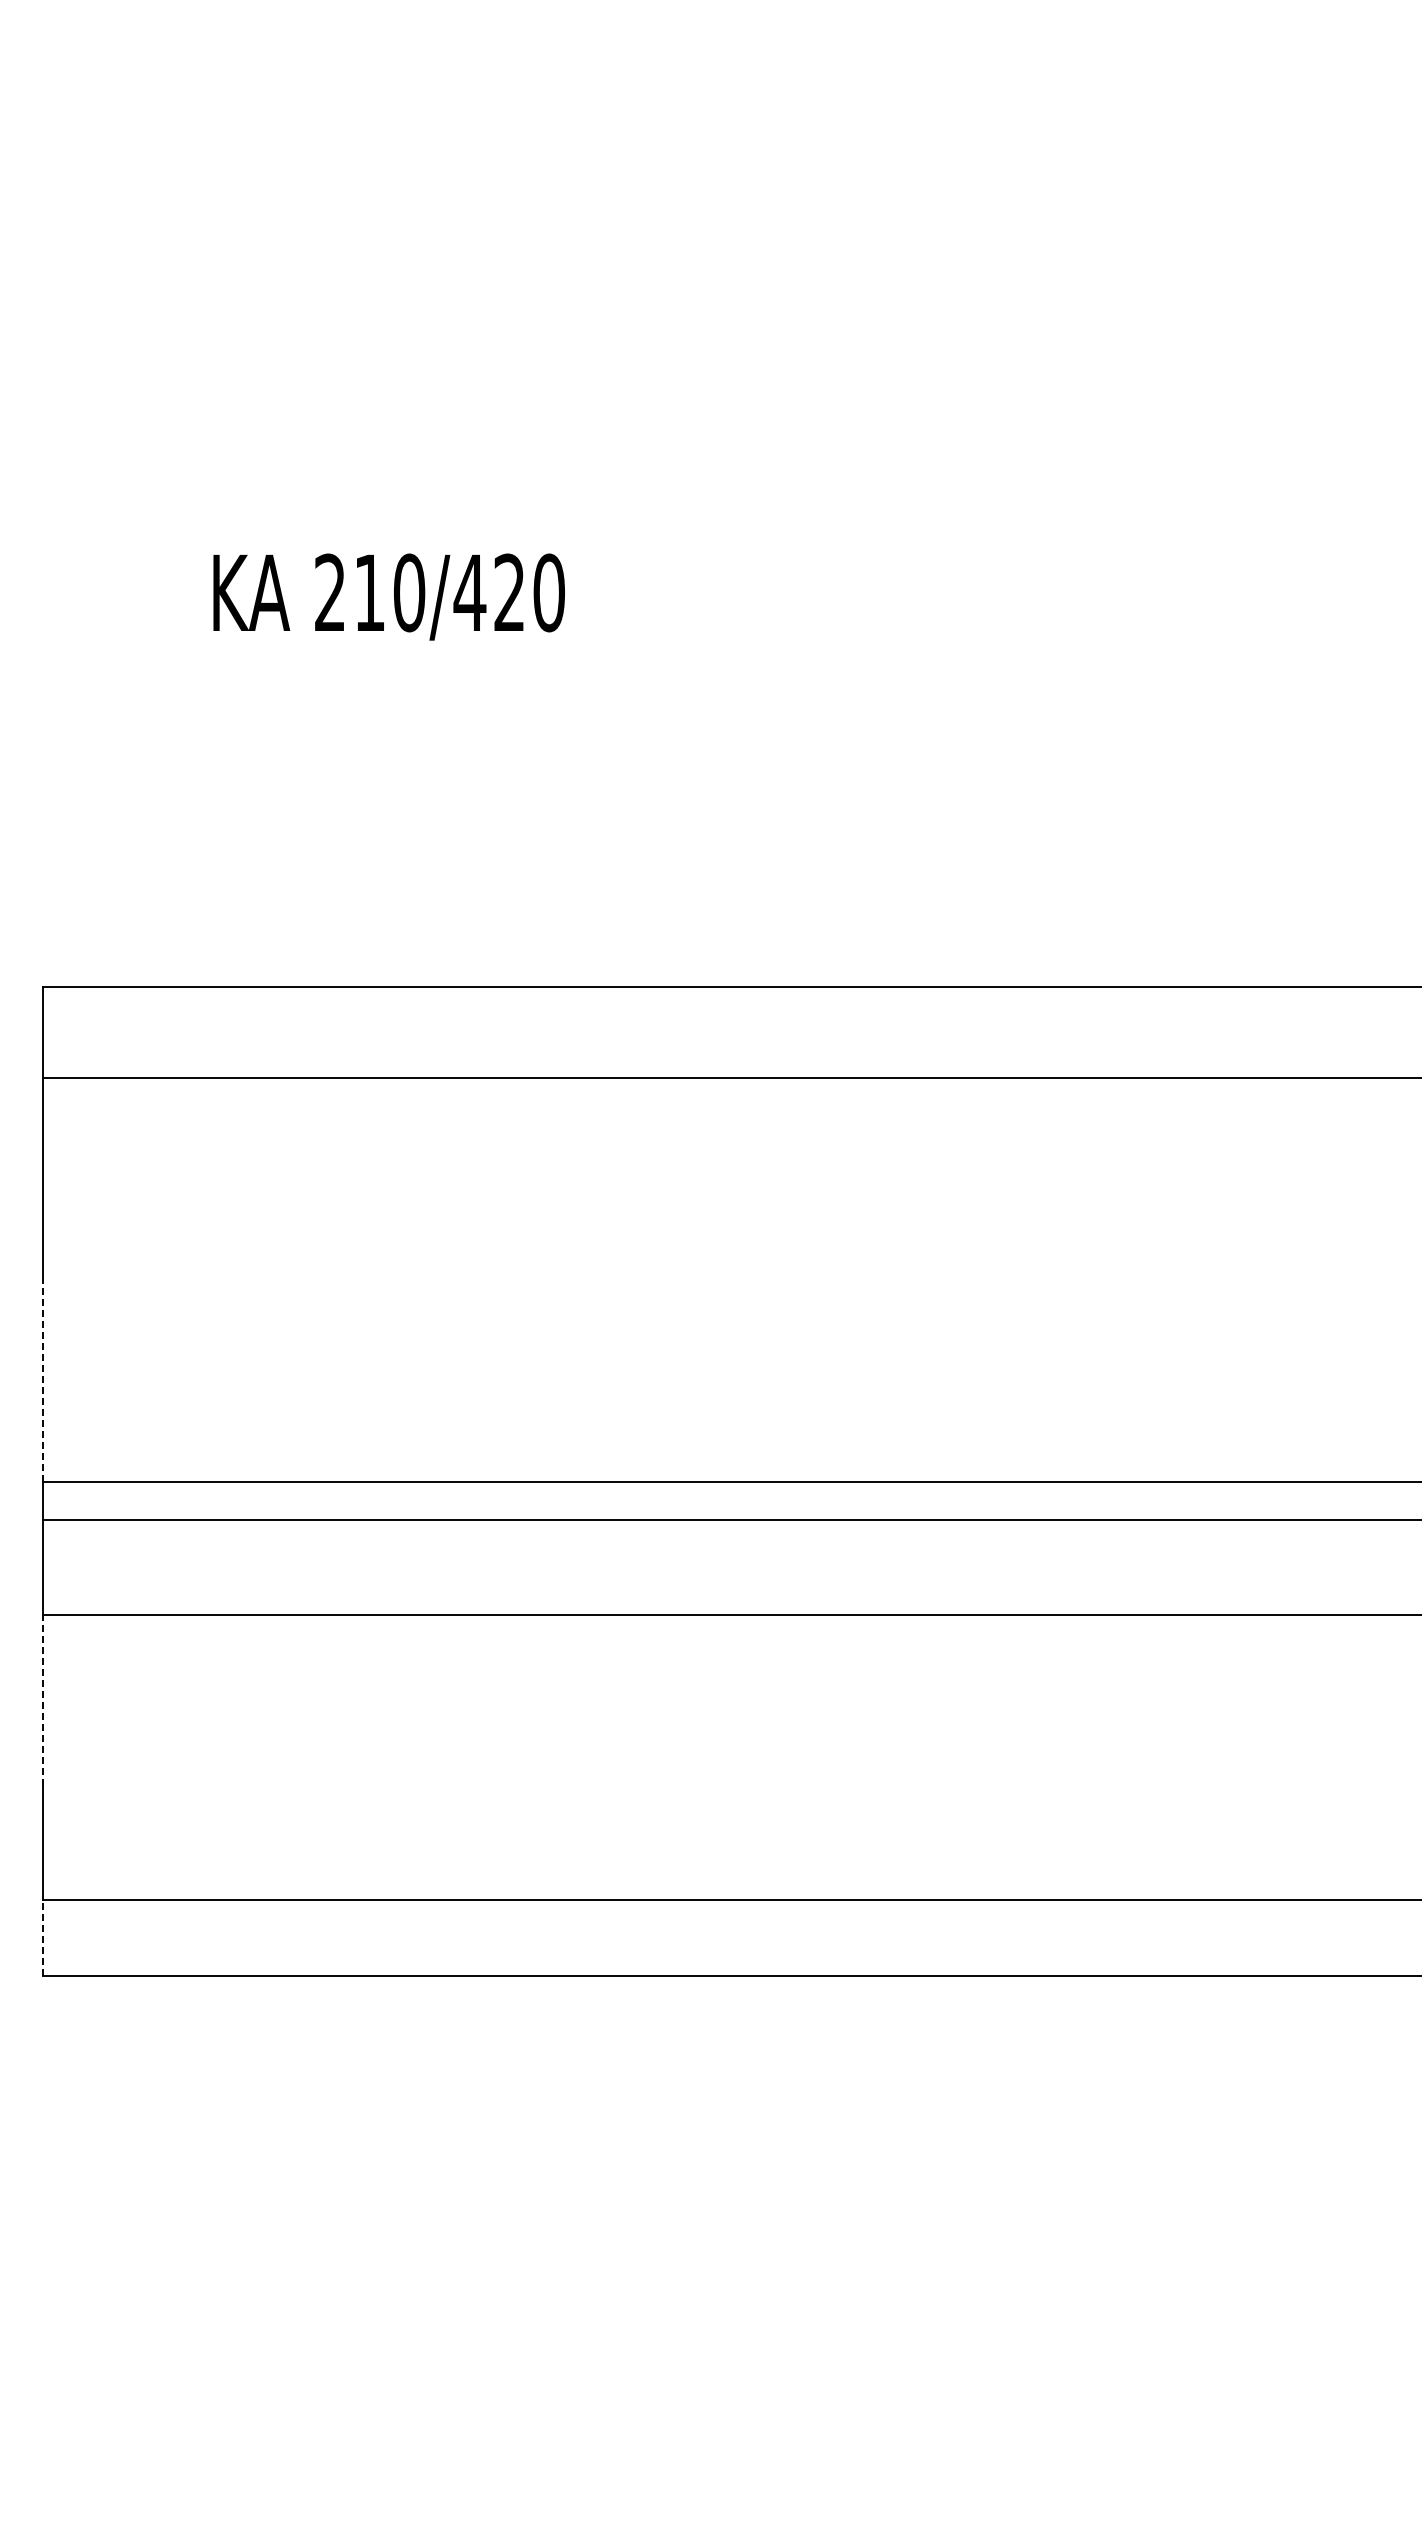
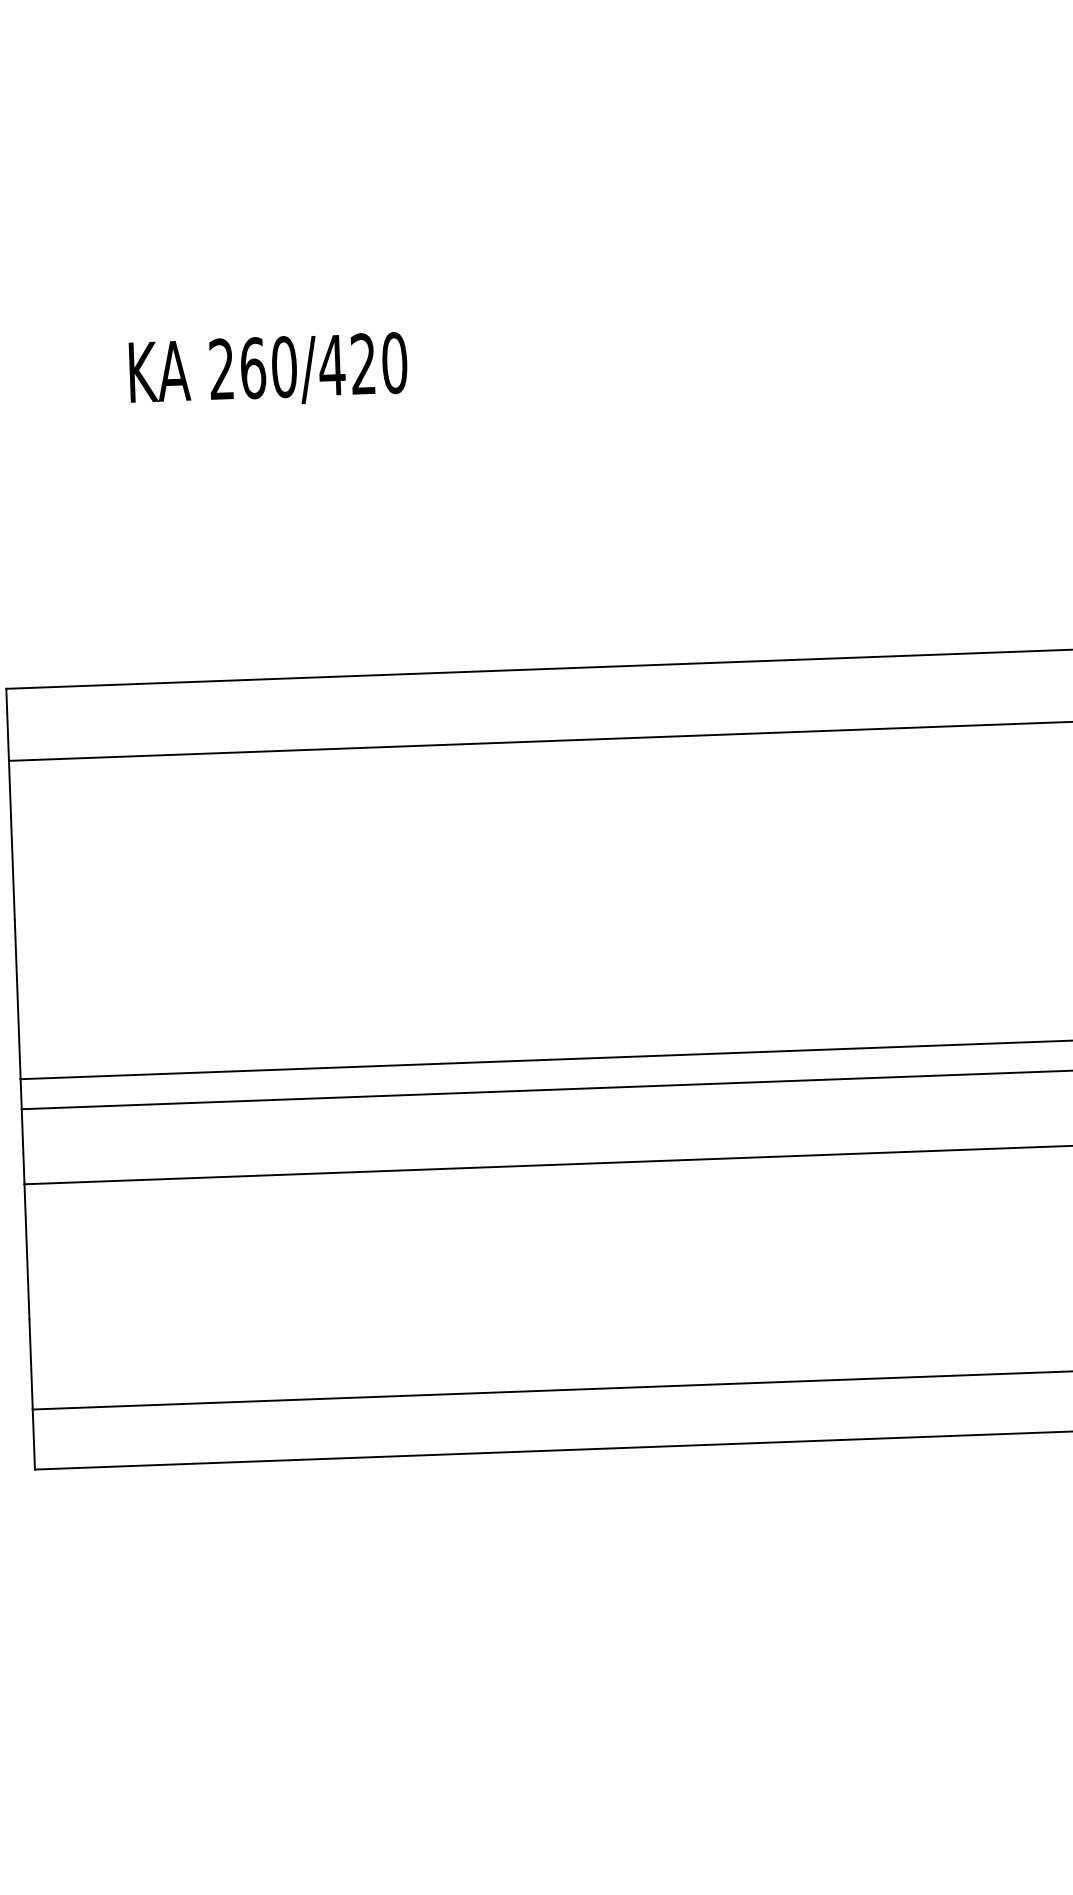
text: (369, 592) -> (252, 367), 210/420 -> 260/420
line: (42, 1380) -> (17, 999), dashed -> solid
line: (42, 1700) -> (26, 1251), dashed -> solid
line: (42, 1937) -> (33, 1438), dashed -> solid

